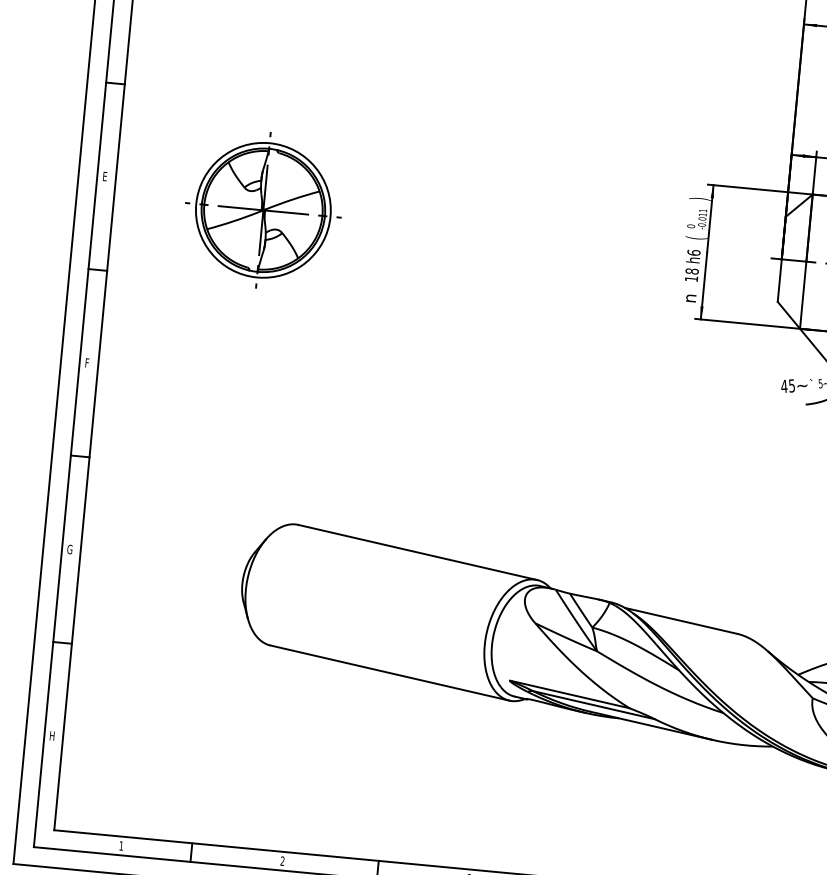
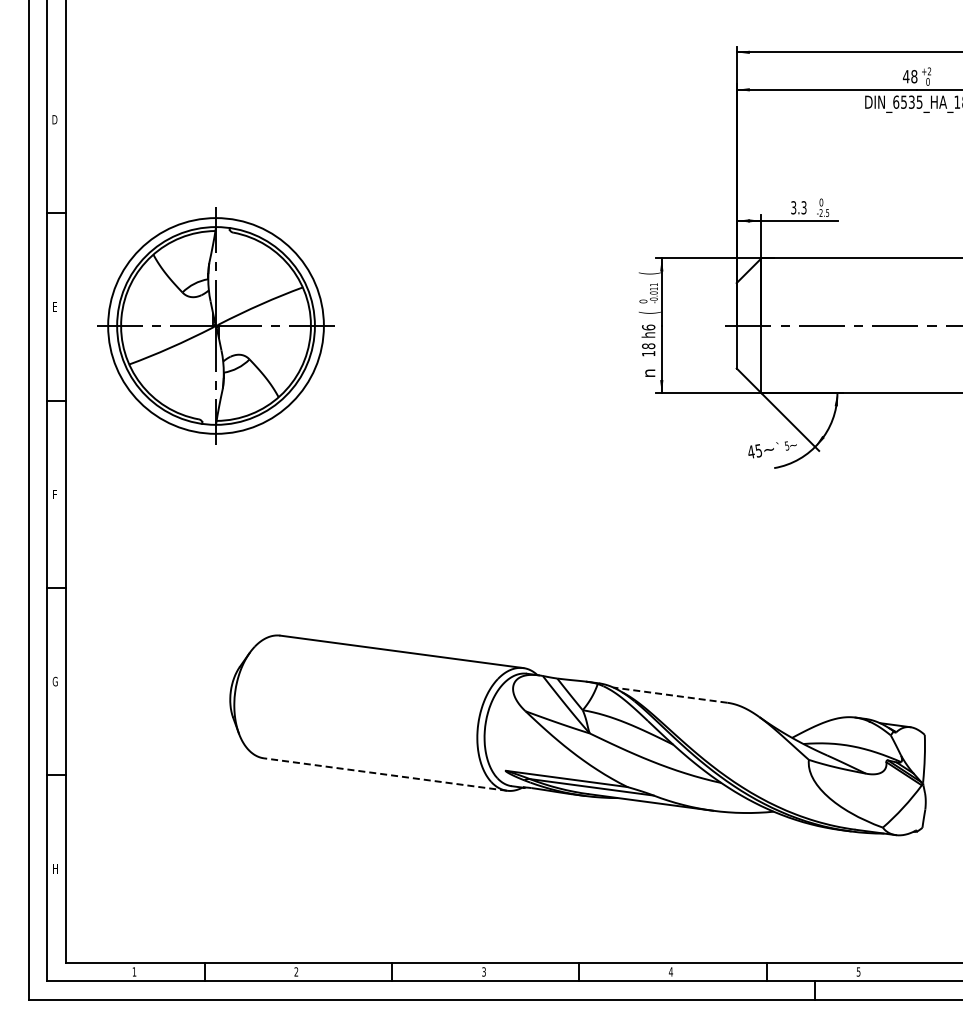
text: (699, 199) -> (649, 273), ) -> (
part: (262, 210) -> (215, 325), size x1.6
line: (680, 621) -> (669, 695), solid -> dashed
line: (389, 673) -> (385, 774), solid -> dashed

